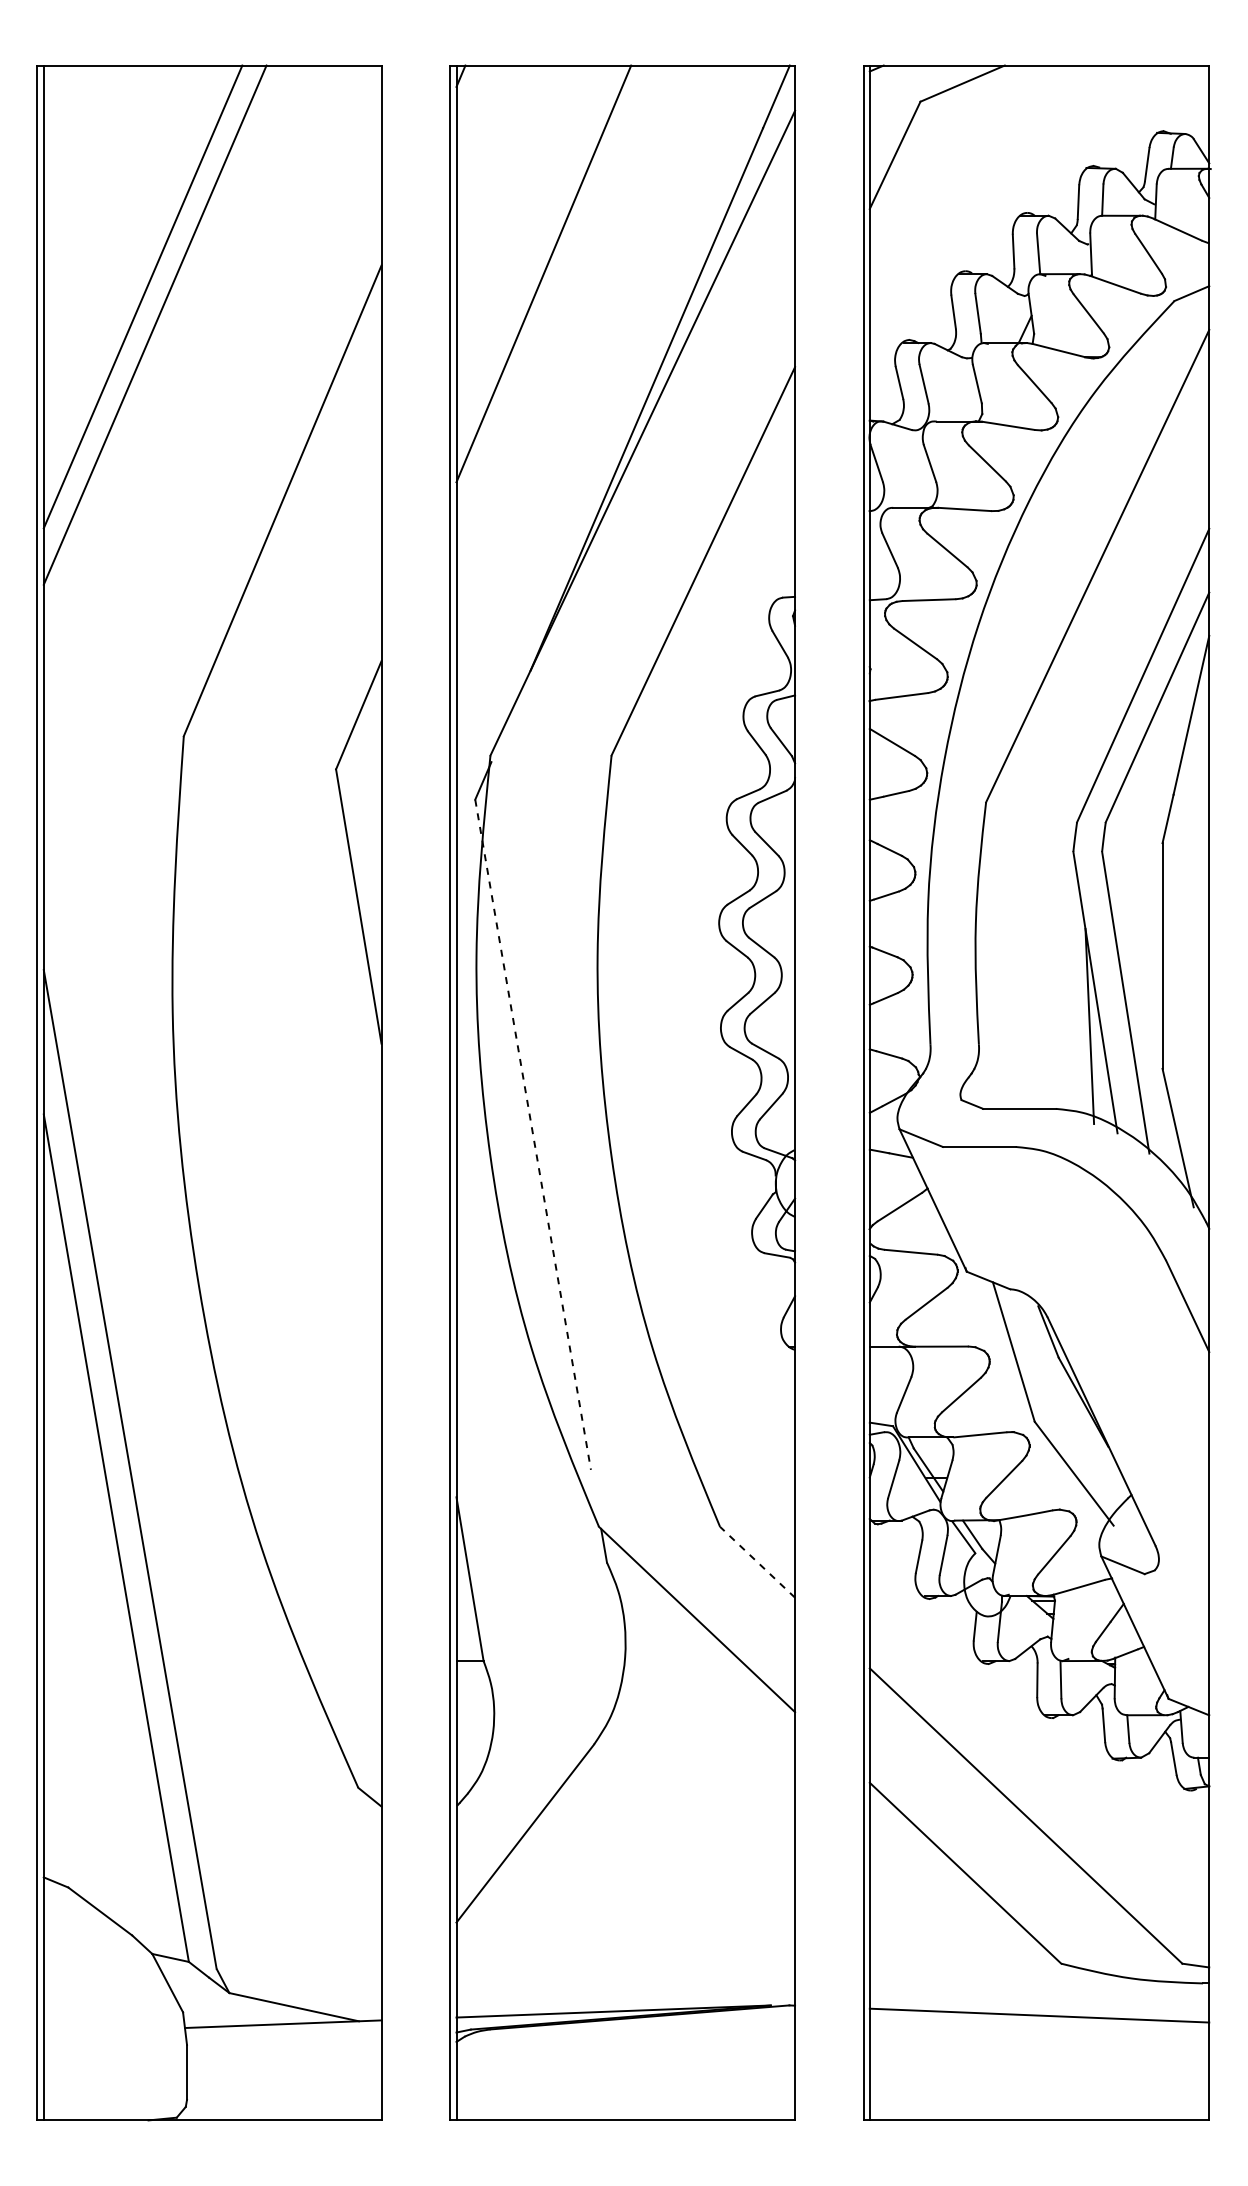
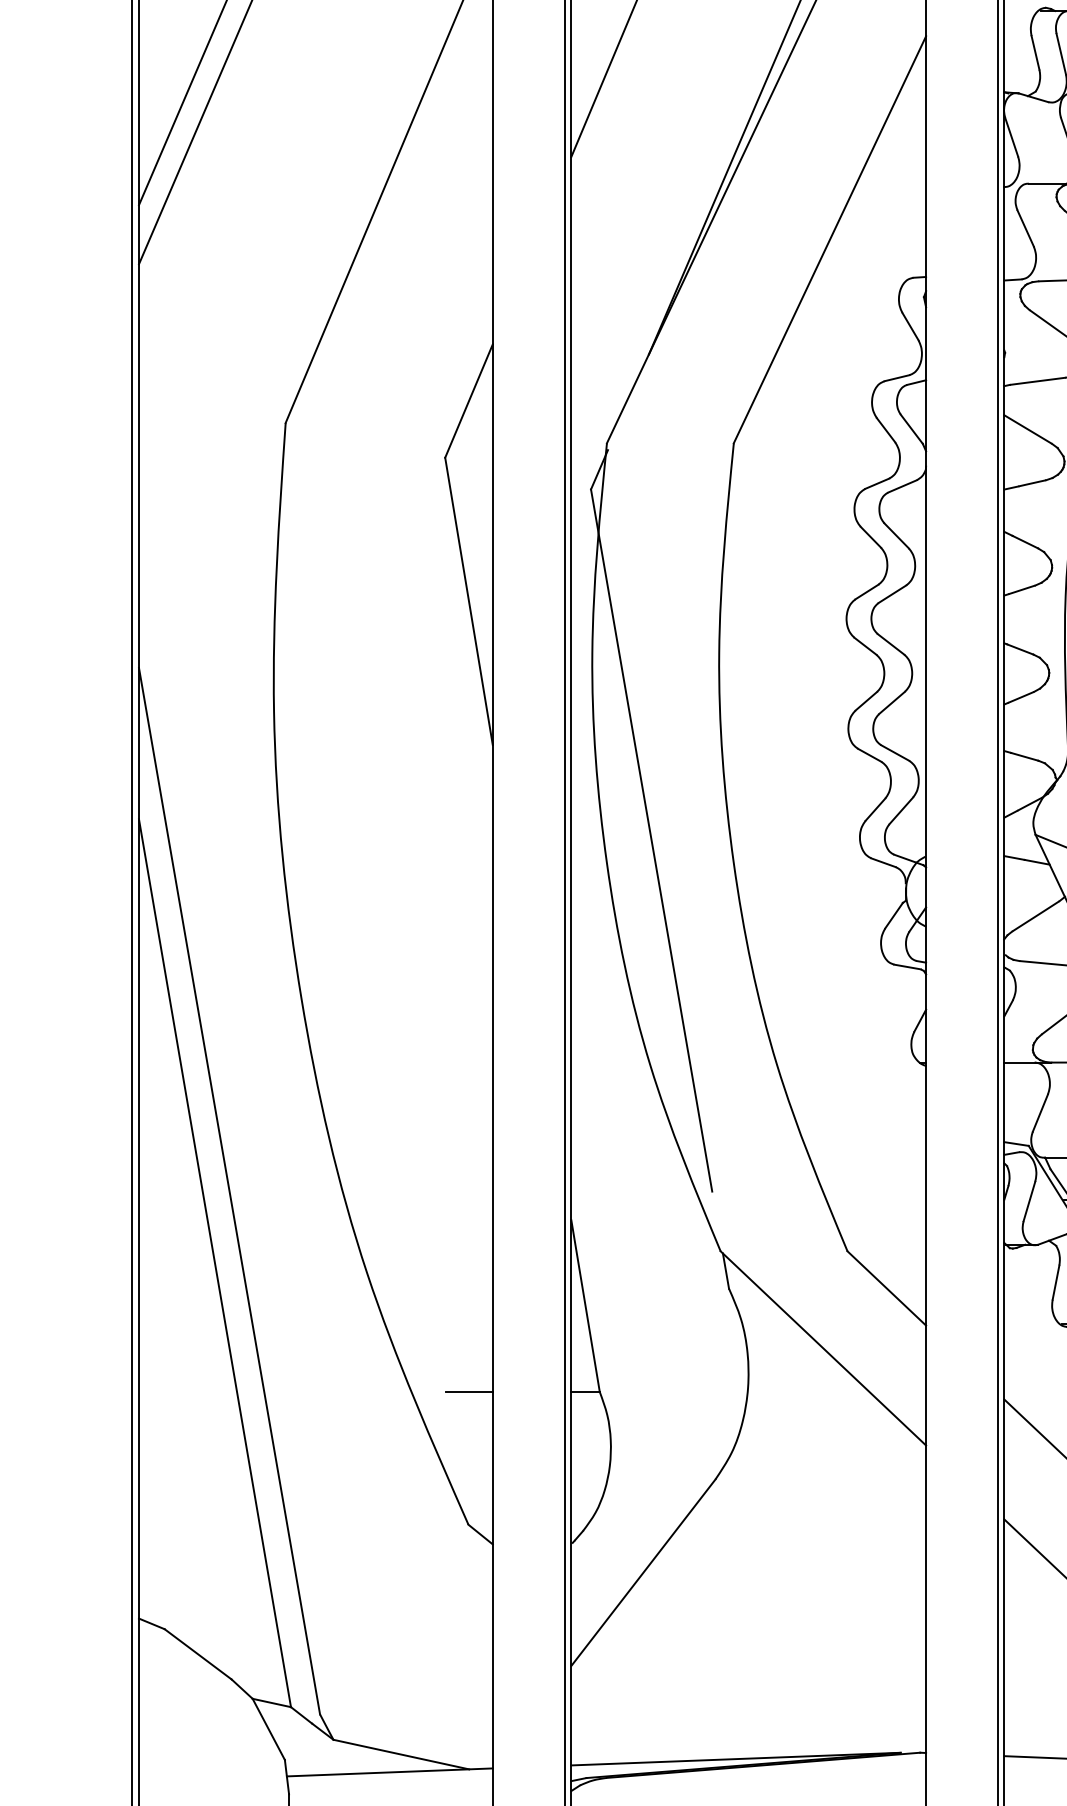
line: (533, 1135) -> (652, 841), dashed -> solid
line: (757, 1562) -> (886, 1288), dashed -> solid
line: (359, 1661) -> (469, 1392), added

